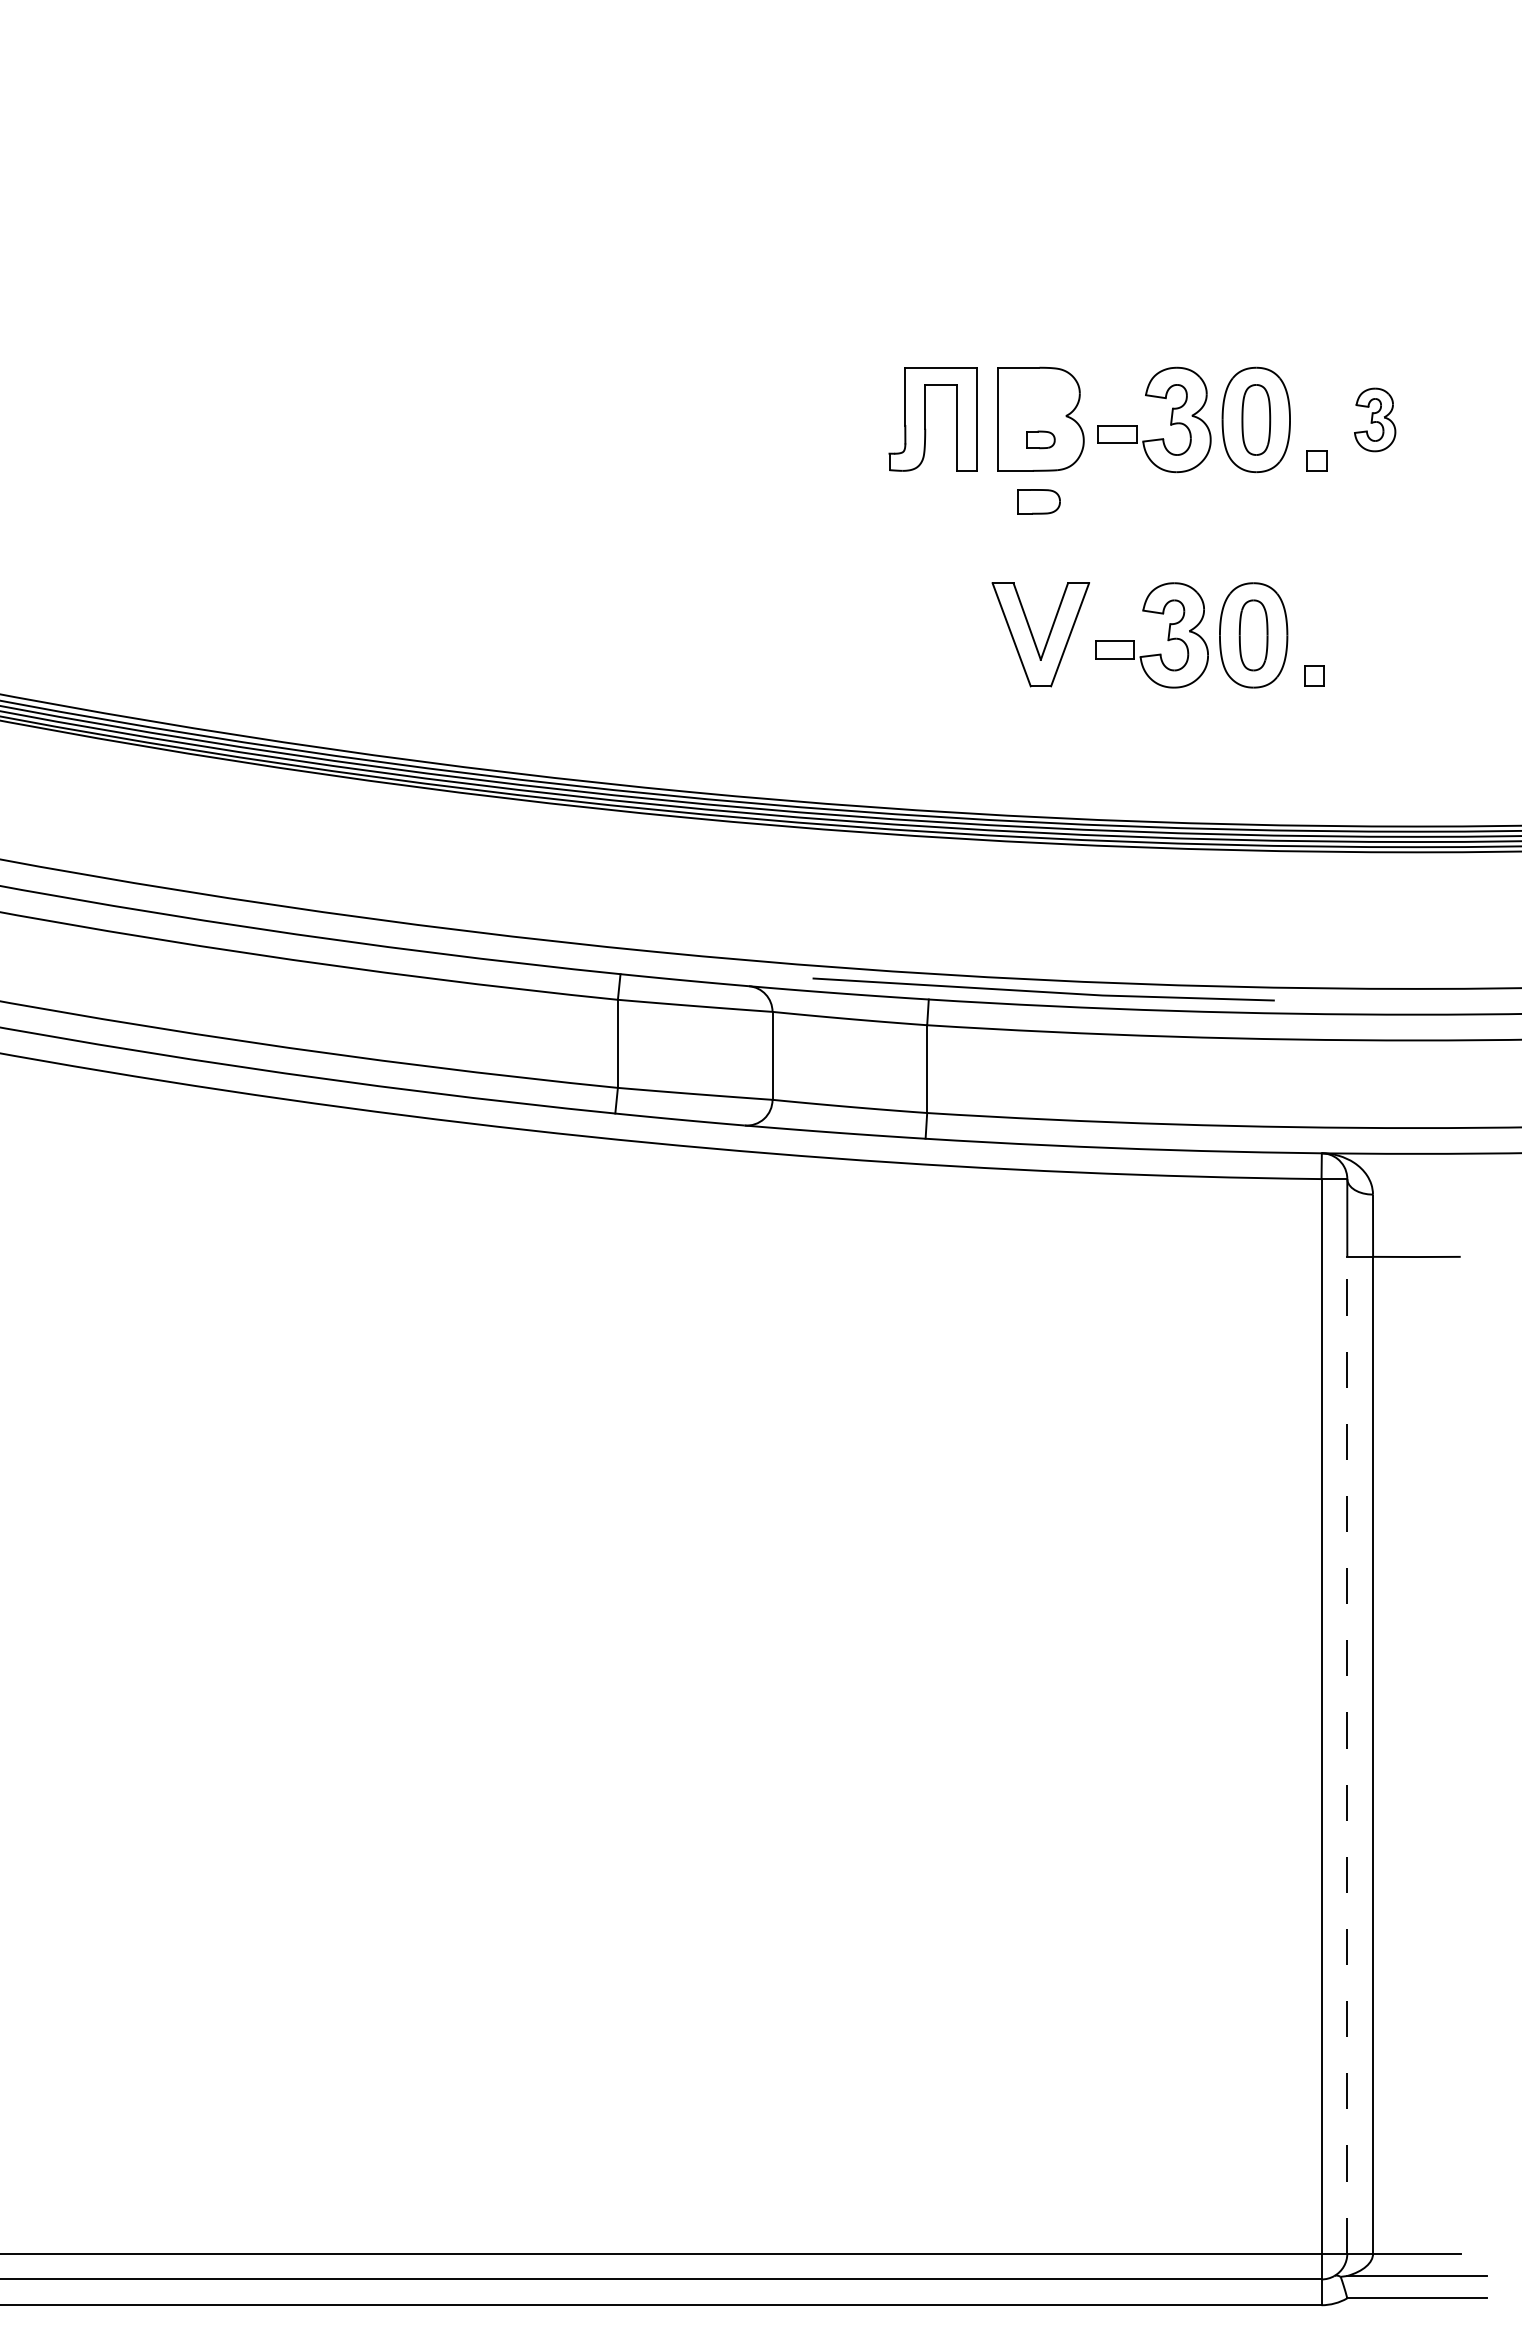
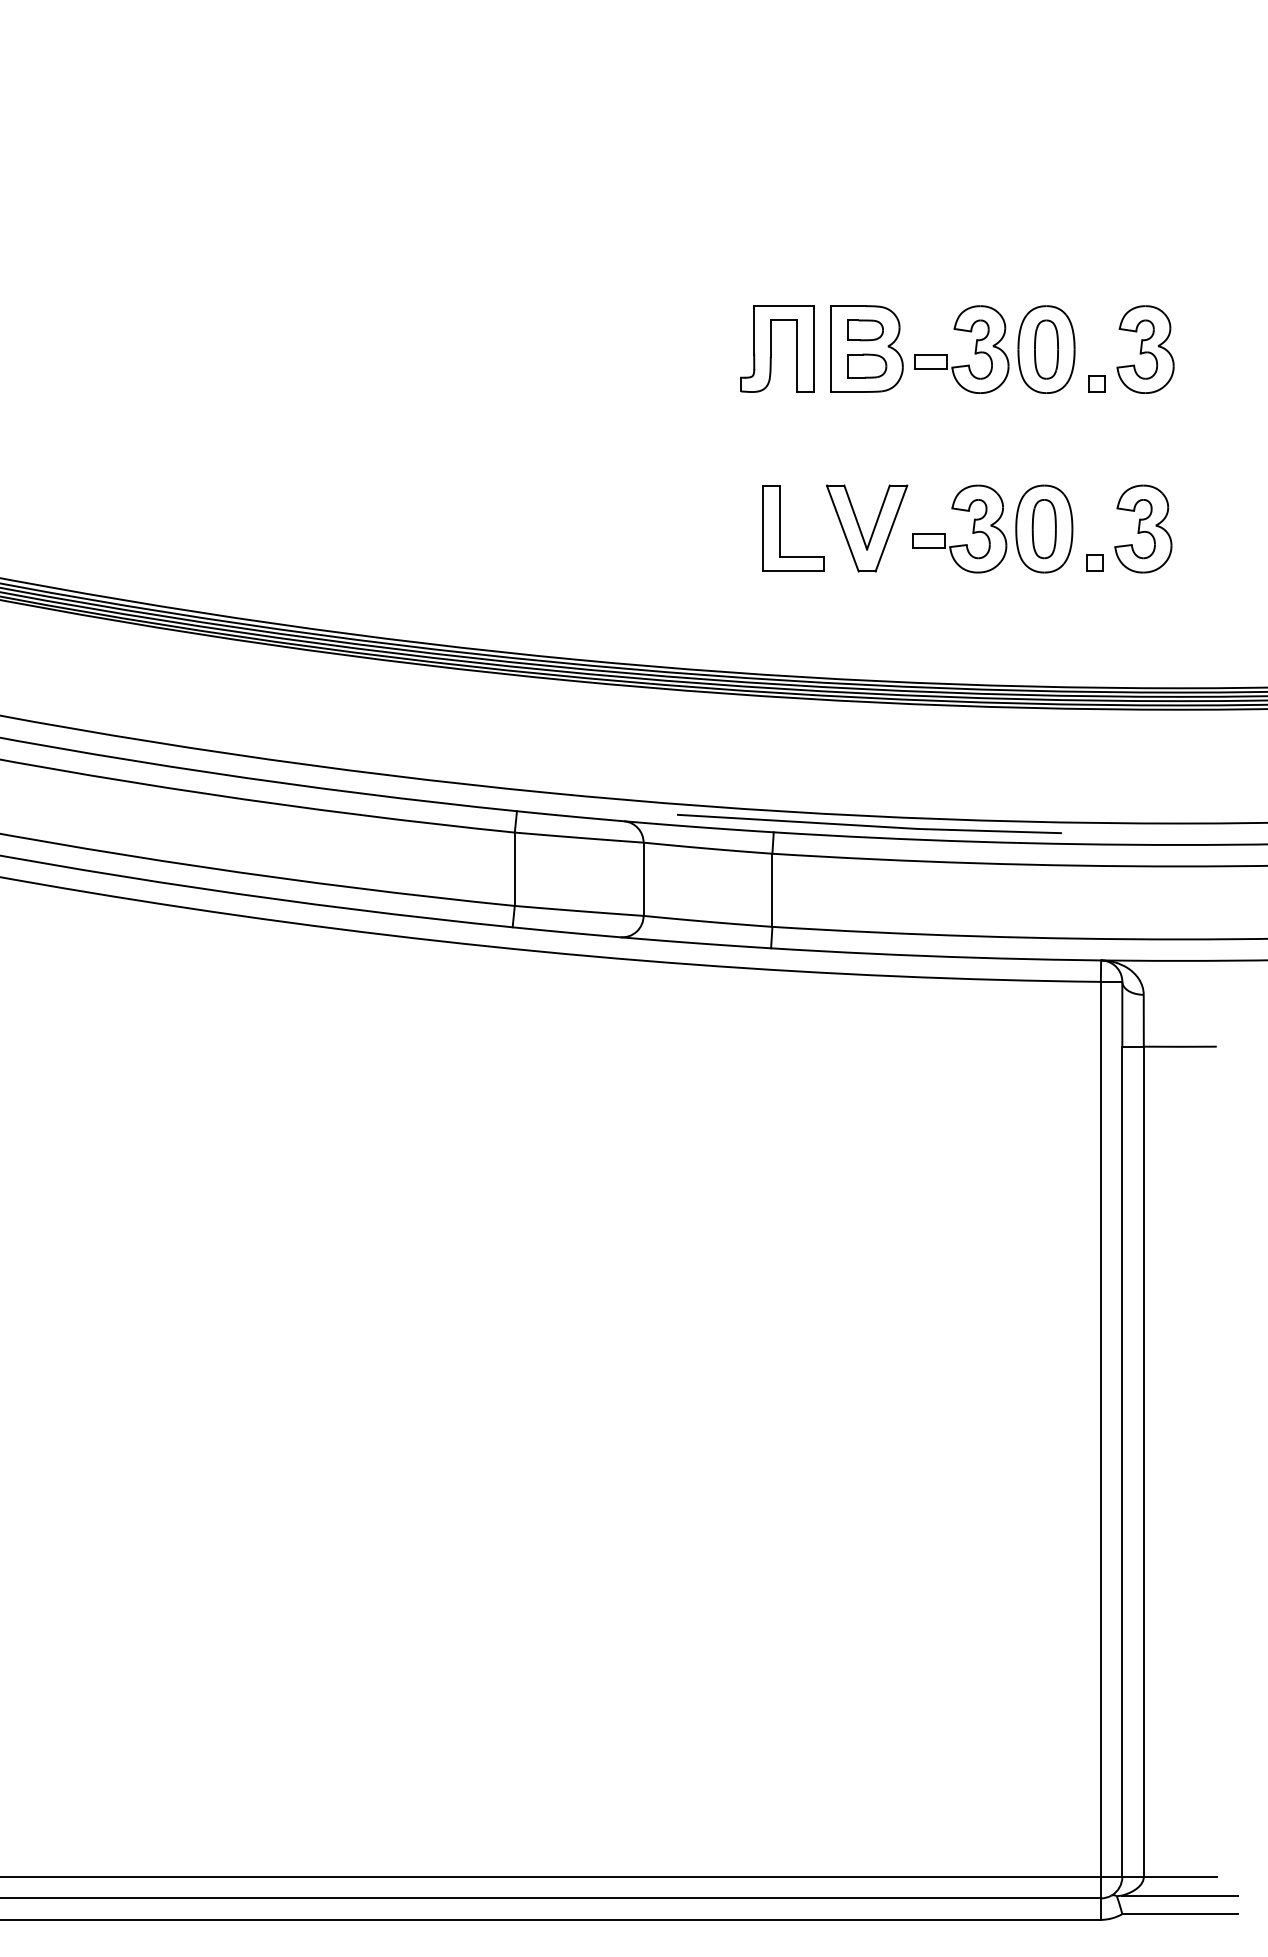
part: (1374, 419) -> (1144, 349), size x1.67
part: (1040, 439) -> (866, 365), size x1.67
part: (1038, 501) -> (865, 330), moved
part: (936, 634) -> (780, 528), added
part: (1372, 635) -> (1143, 529), added
line: (1347, 1754) -> (1122, 1461), dashed -> solid

